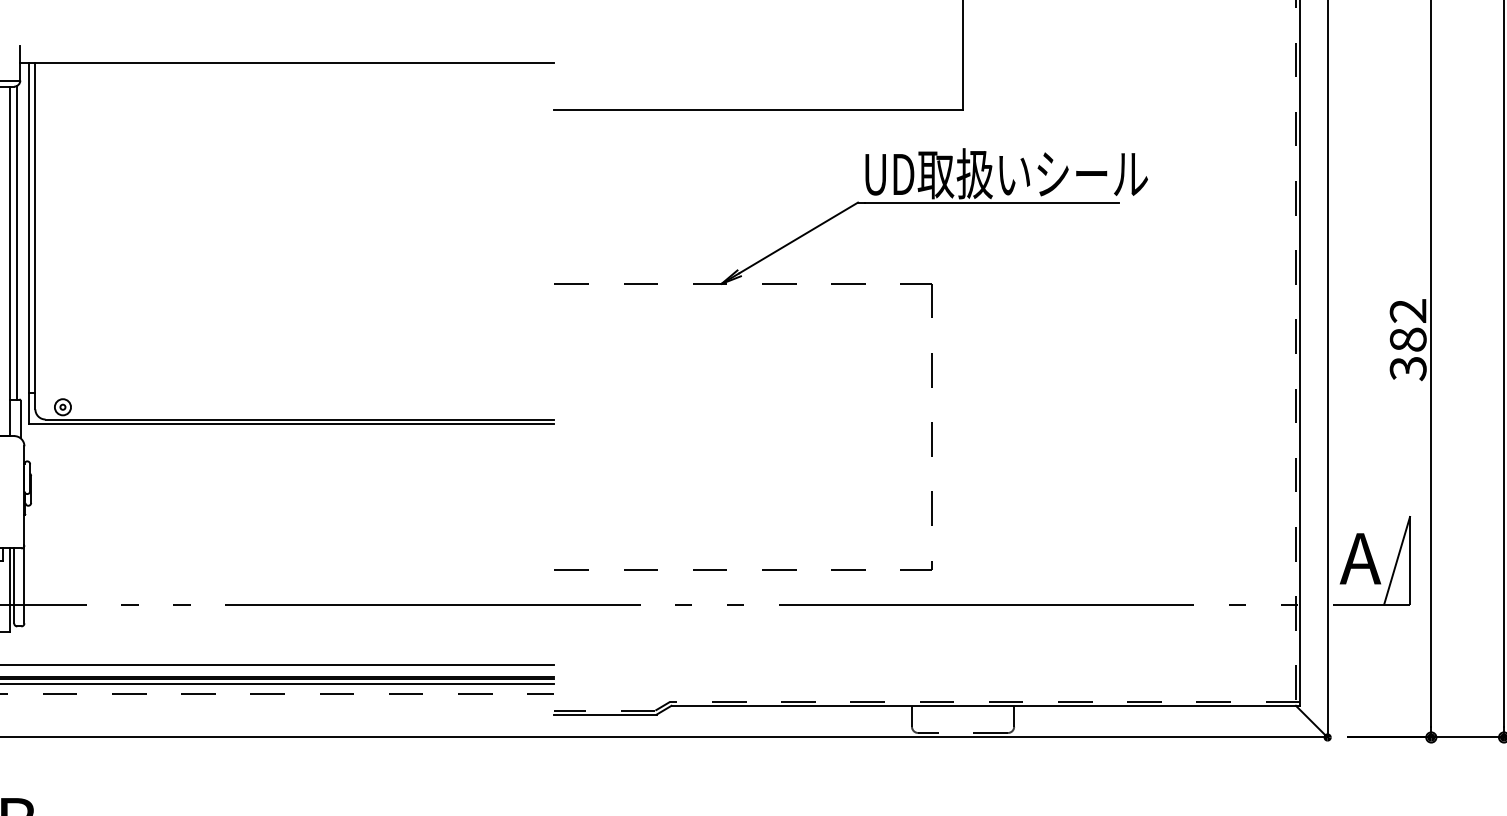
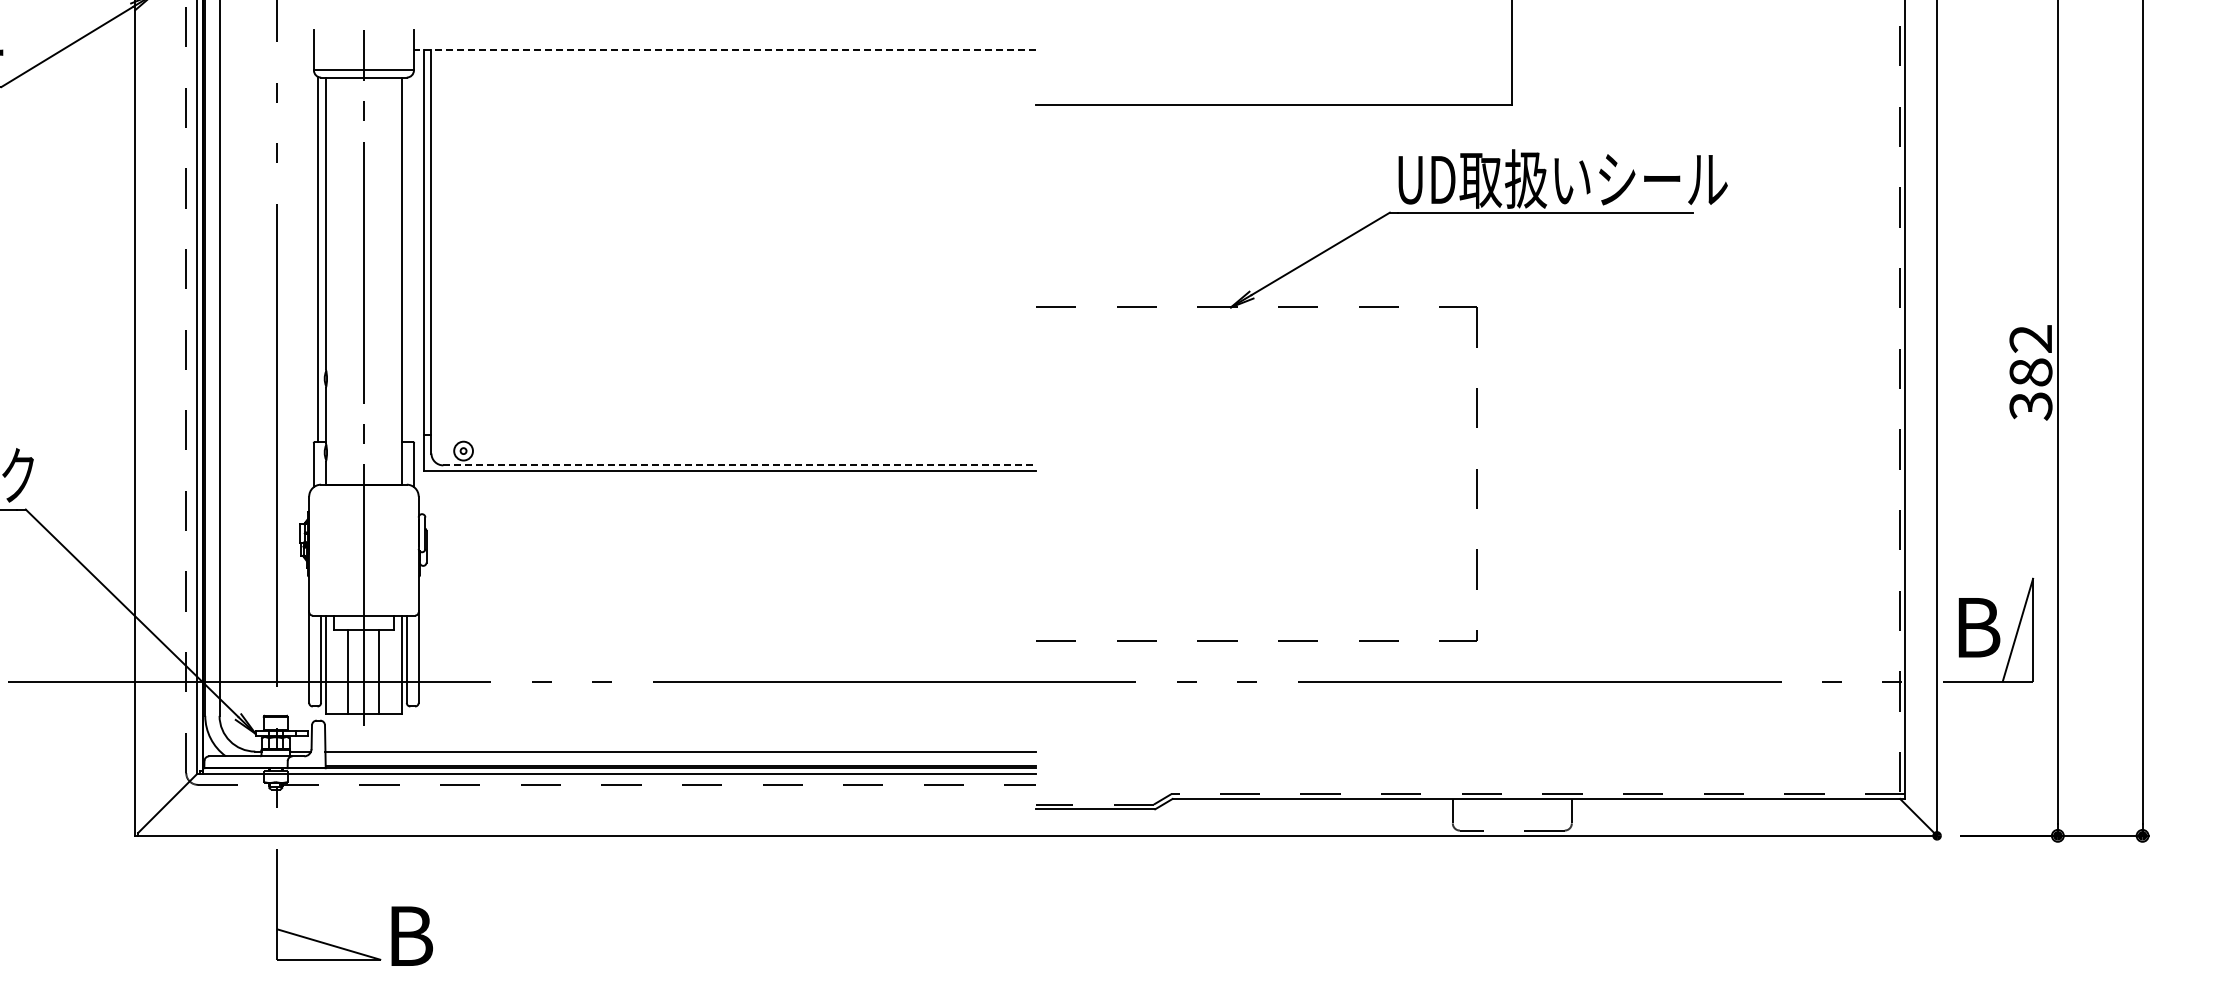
line: (286, 63) -> (724, 50), solid -> dashed
line: (16, 242) -> (409, 259), removed
line: (300, 419) -> (740, 465), solid -> dashed
text: (1360, 558) -> (1975, 627), A -> B

